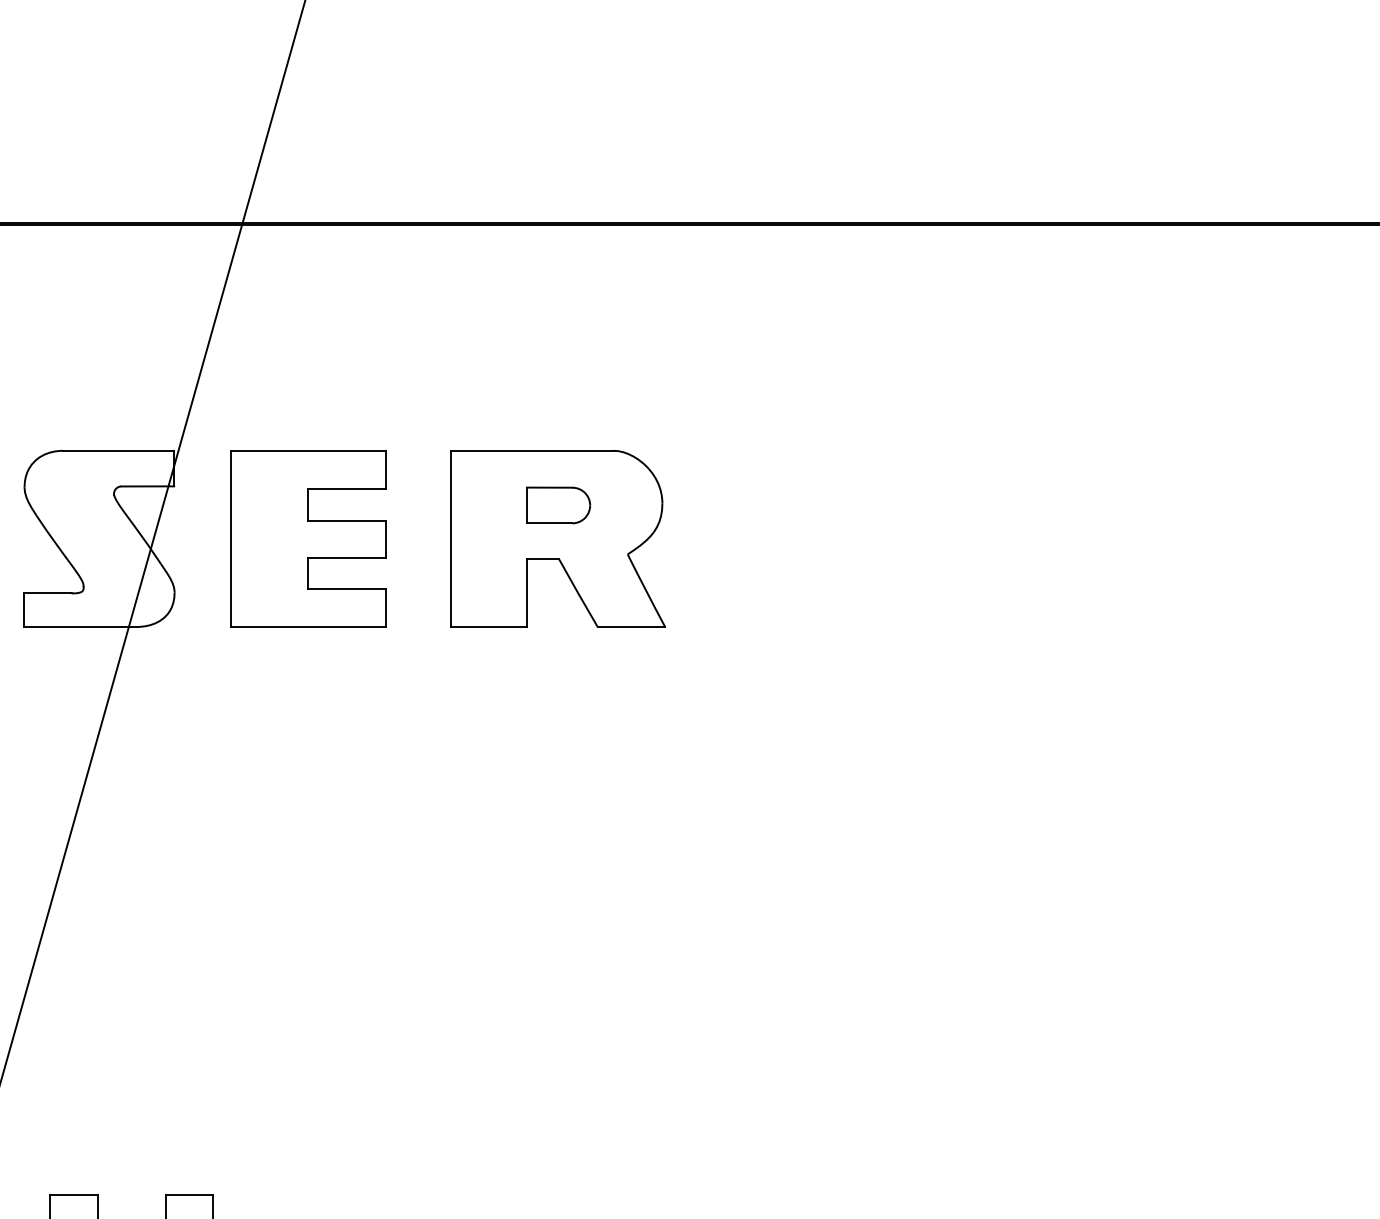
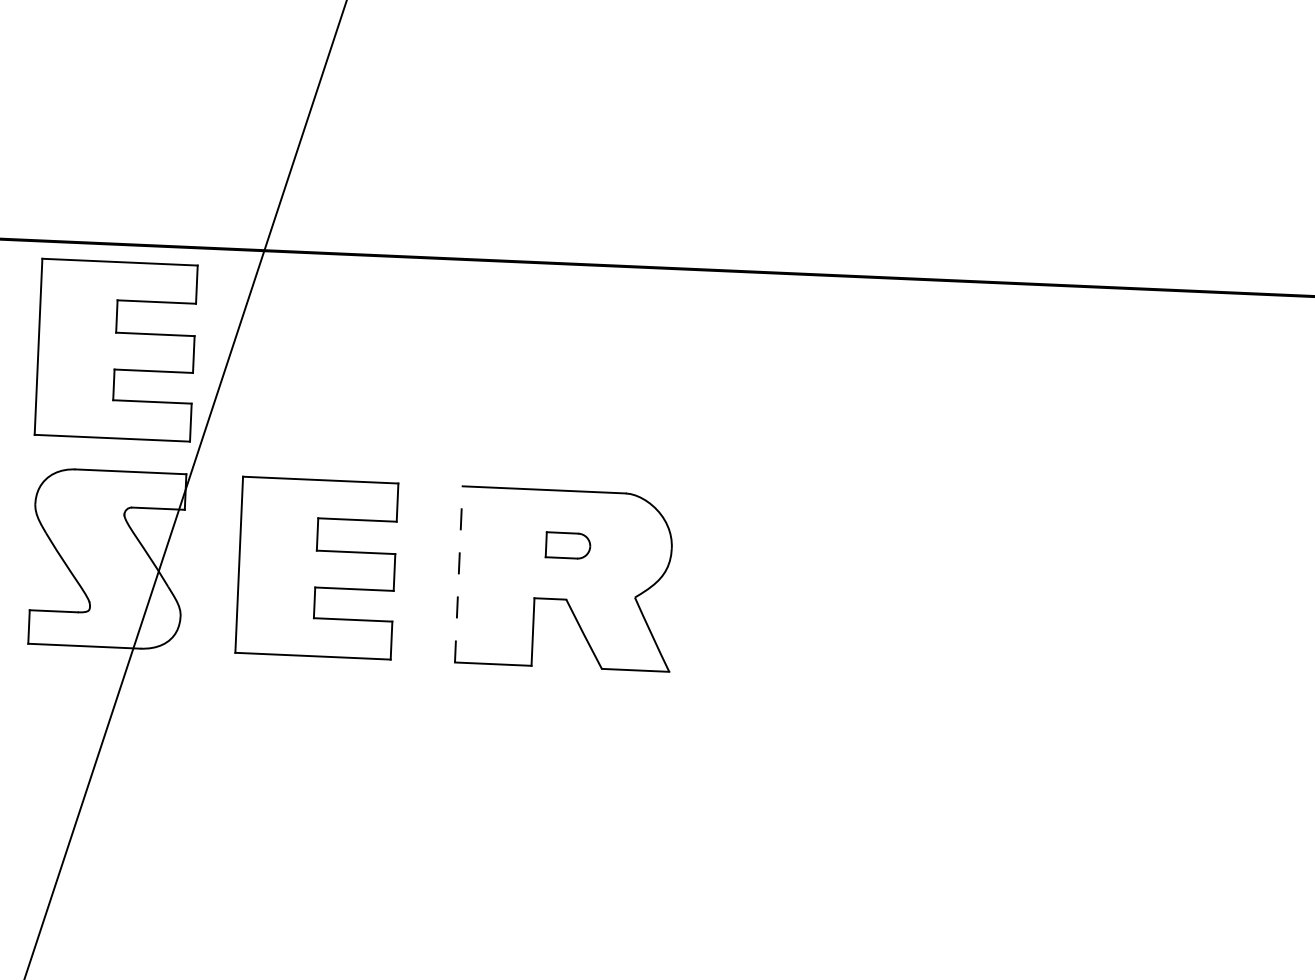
part: (98, 329) -> (116, 349), added
part: (558, 505) -> (567, 545), size x0.7
line: (450, 538) -> (458, 573), solid -> dashed

